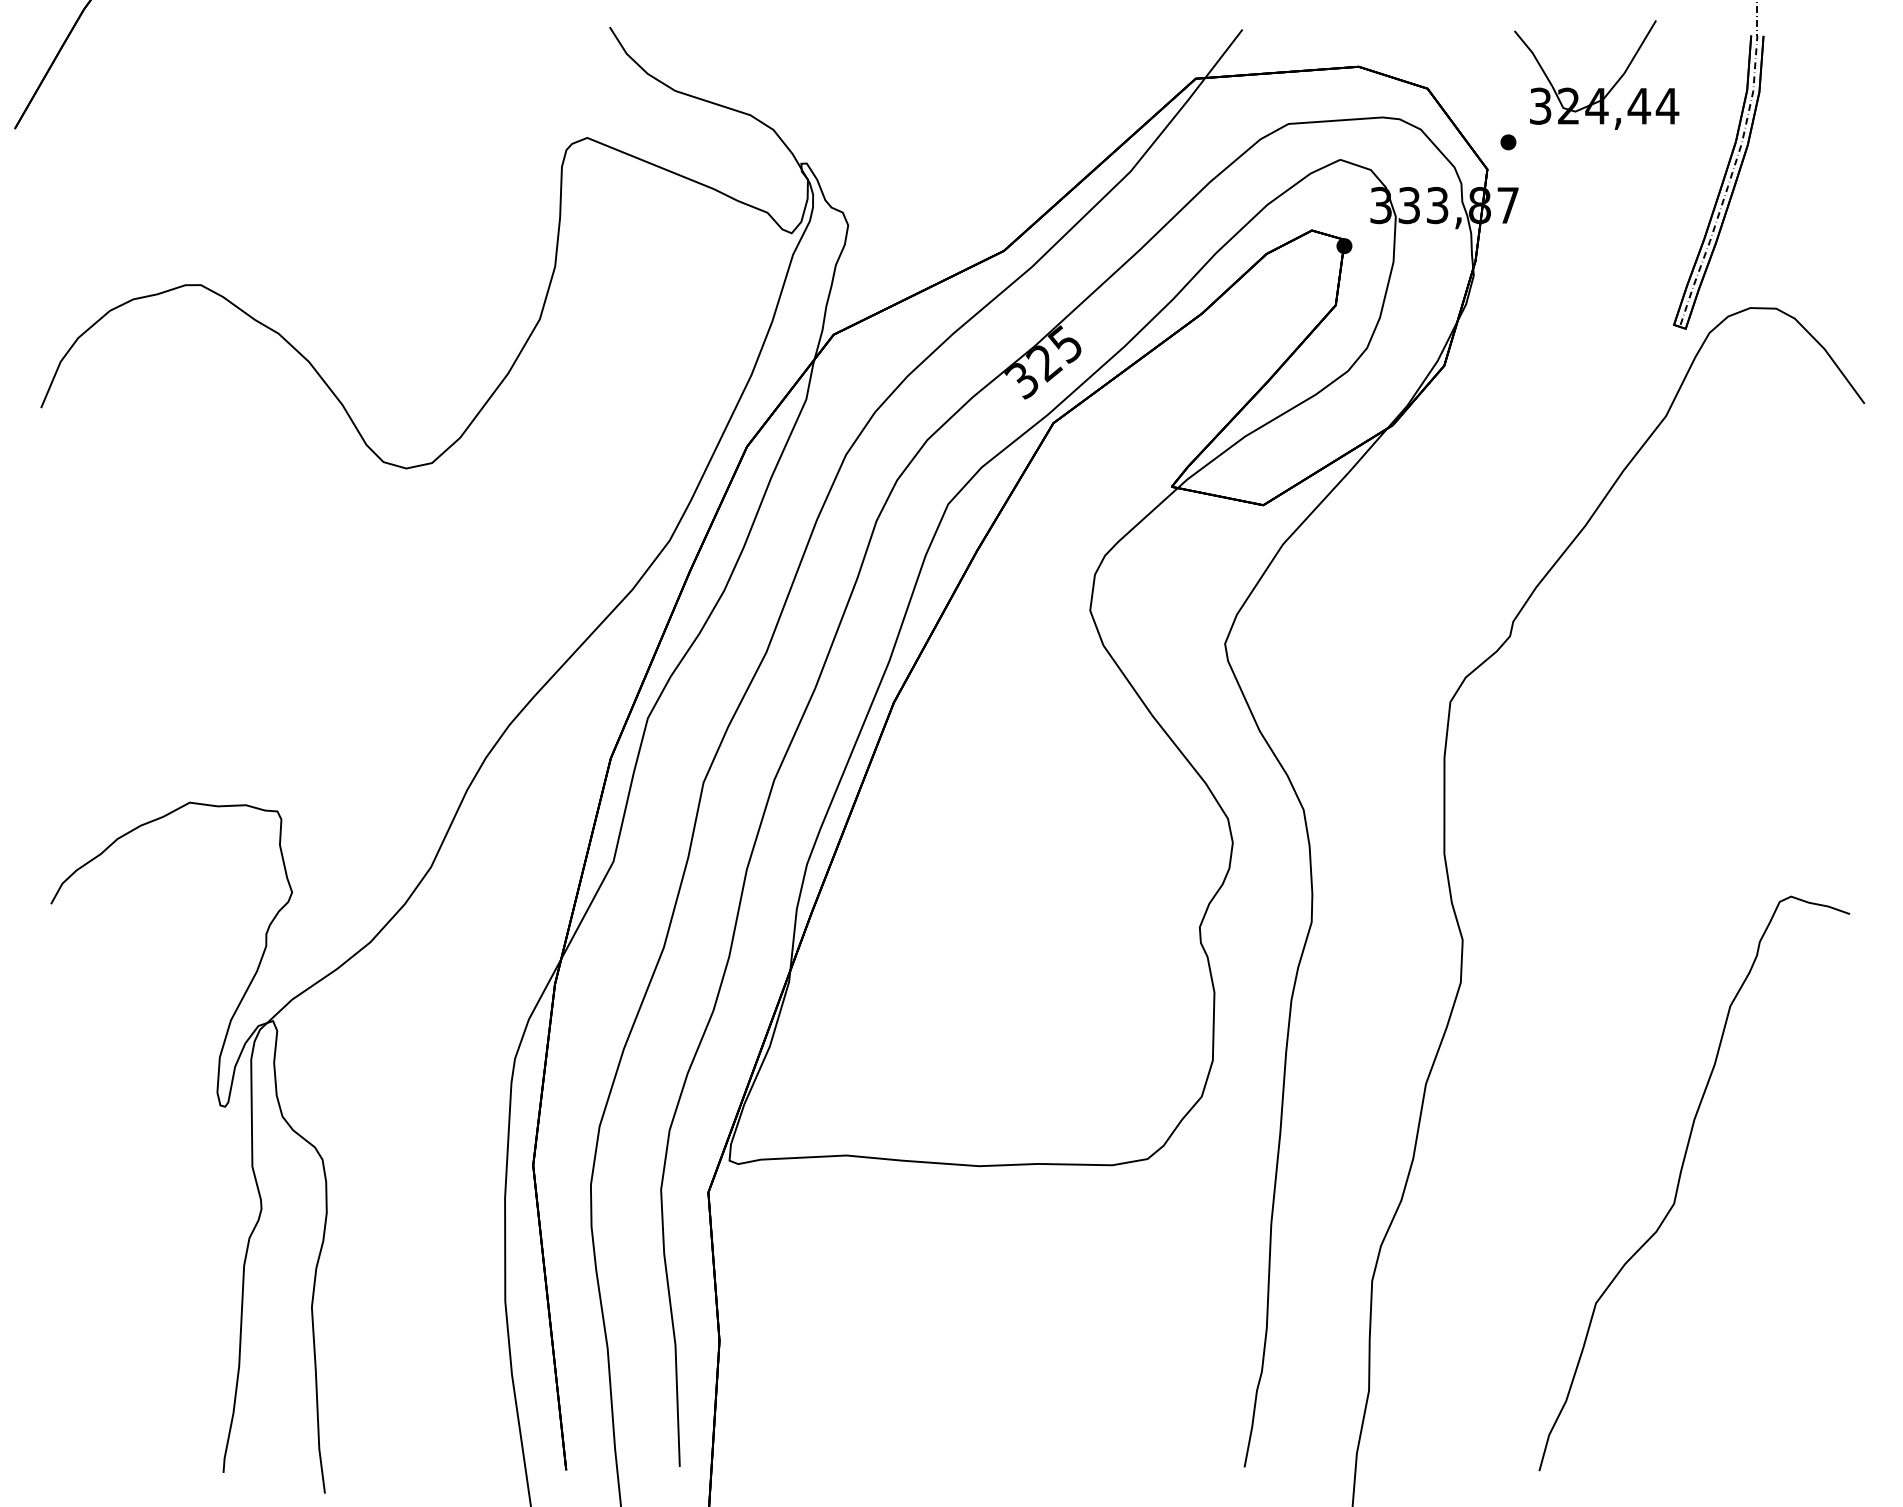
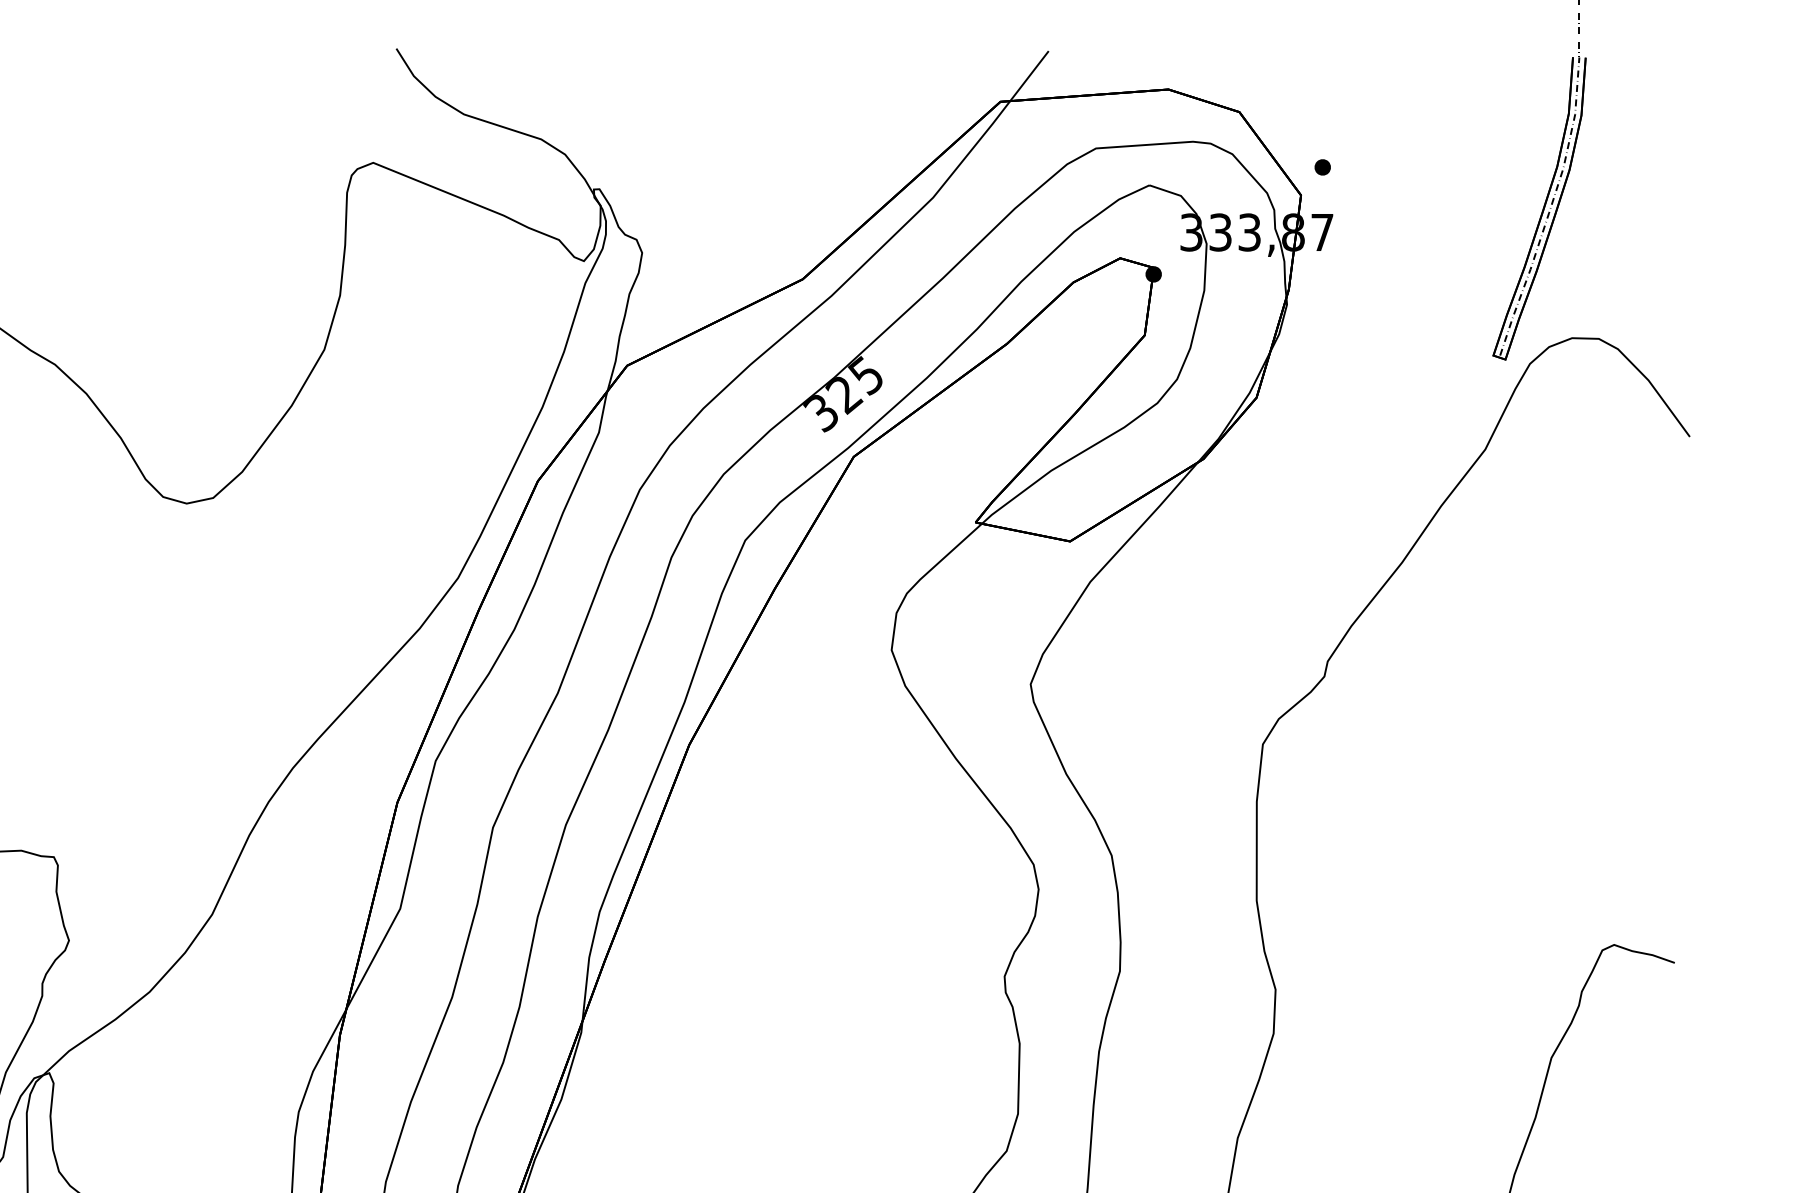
part: (1598, 88) -> (1415, 111), removed

